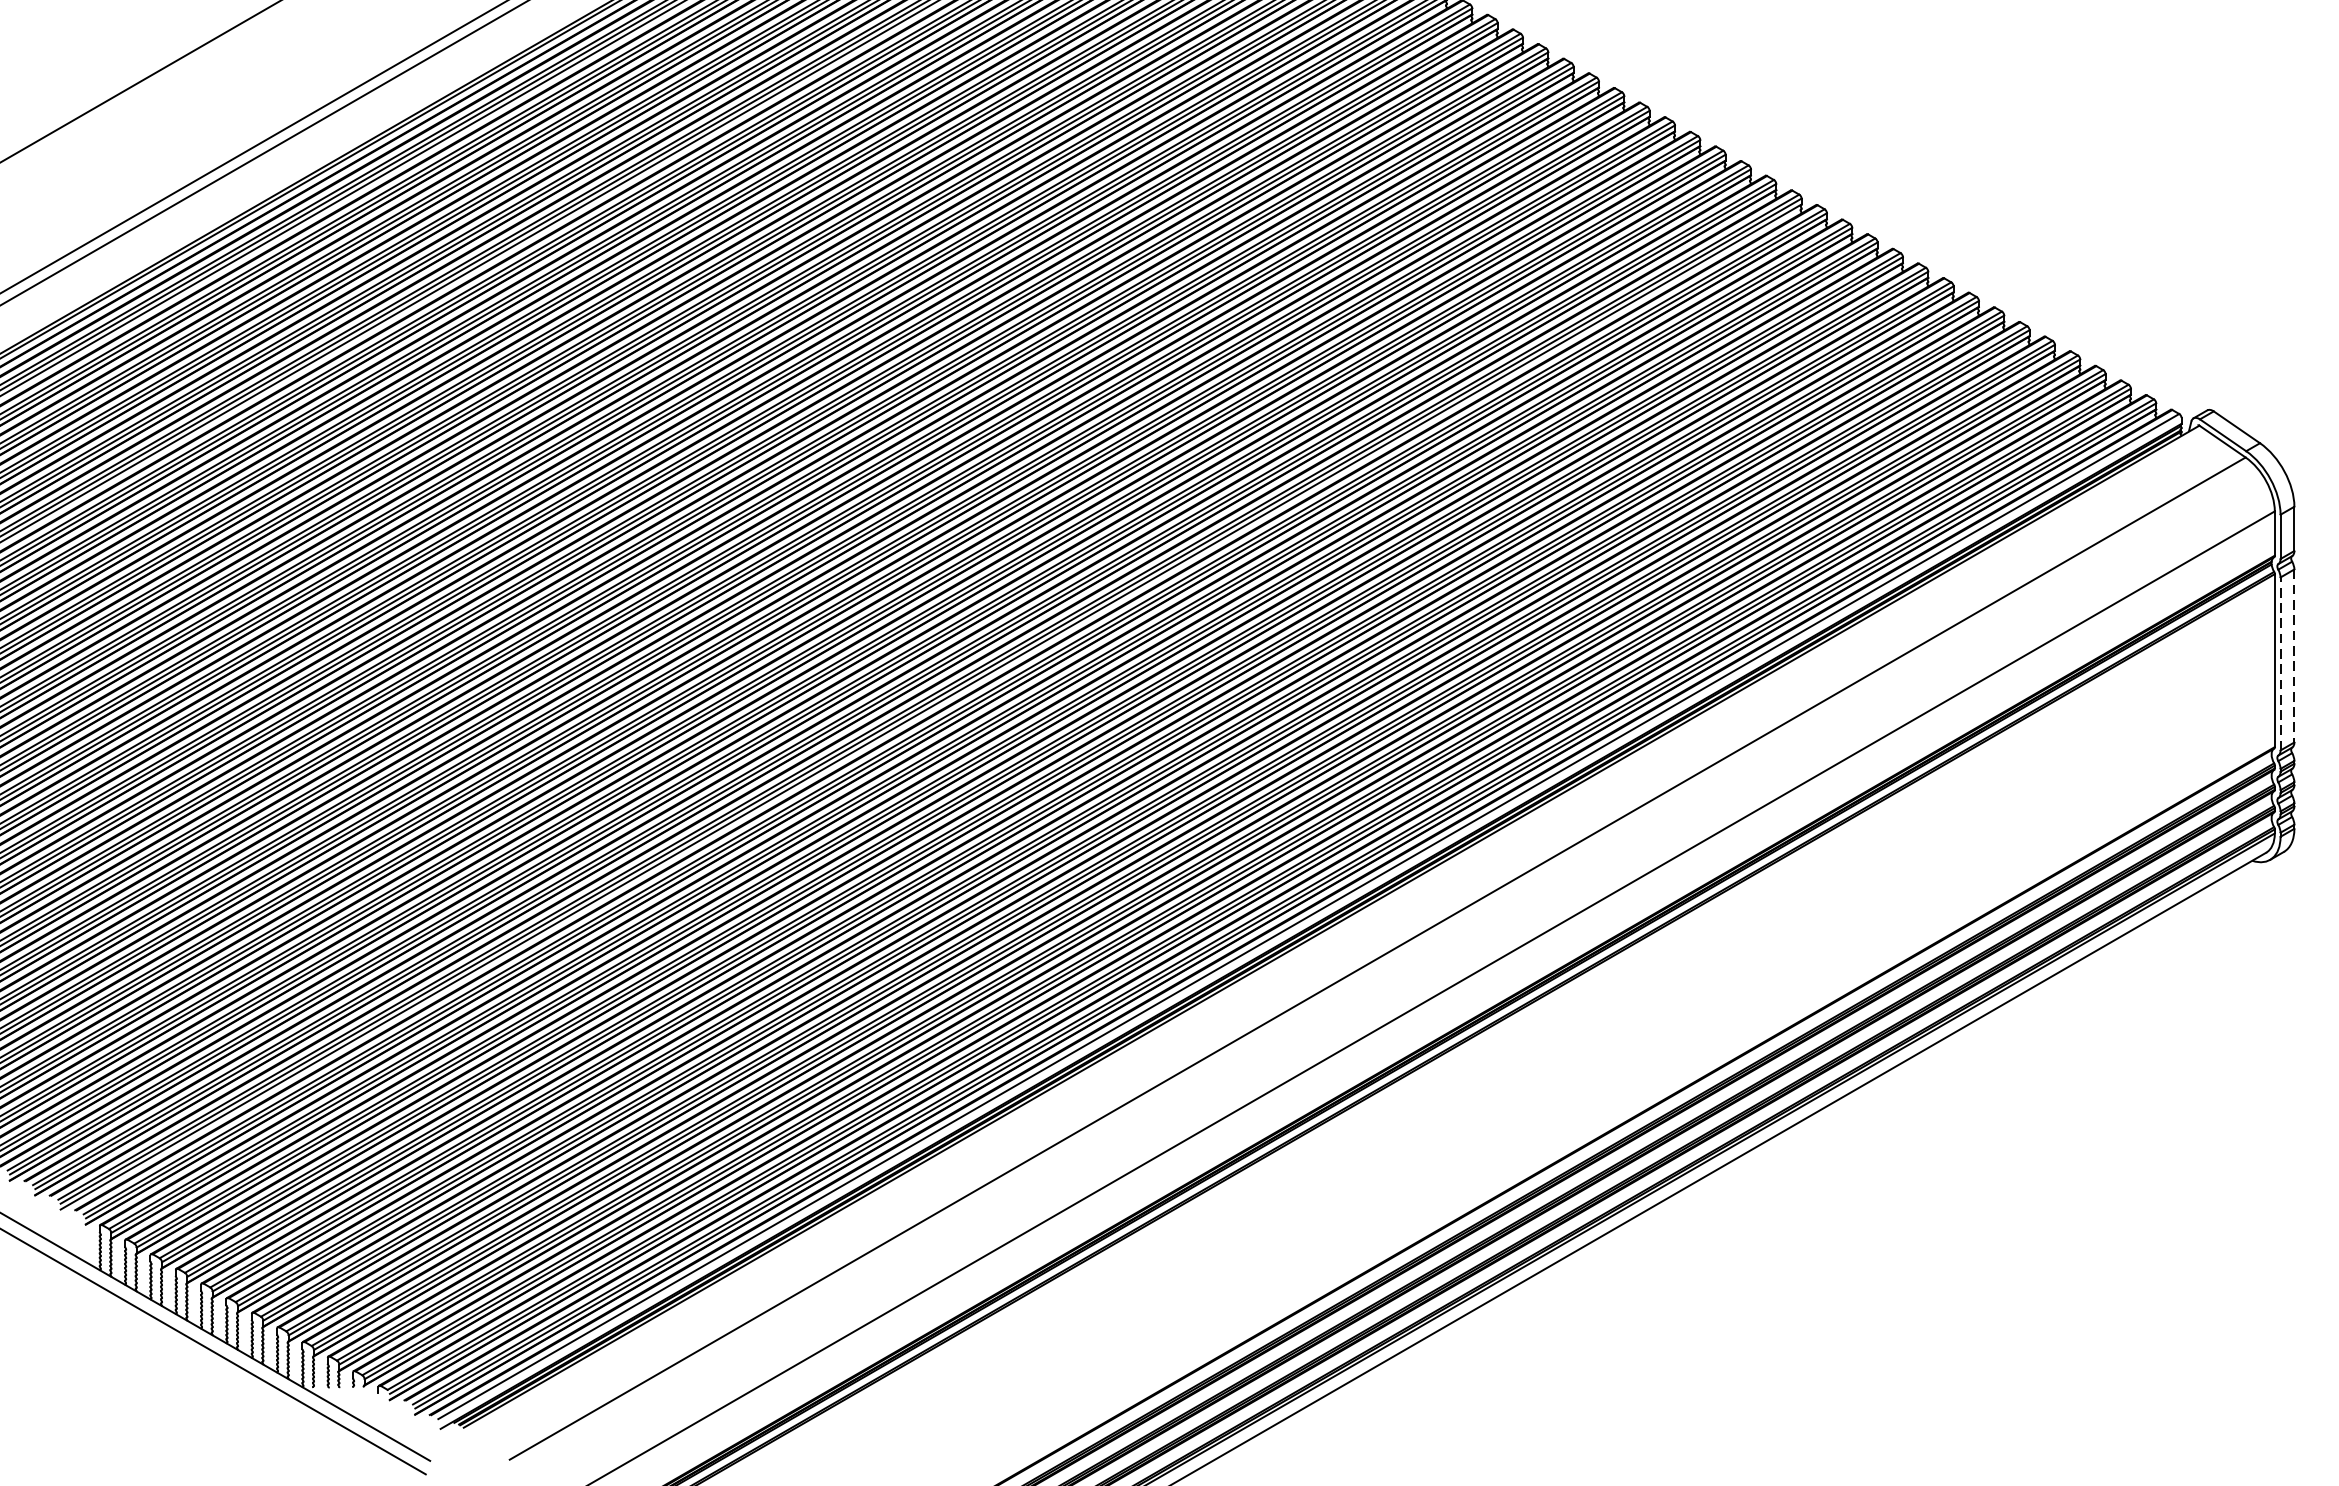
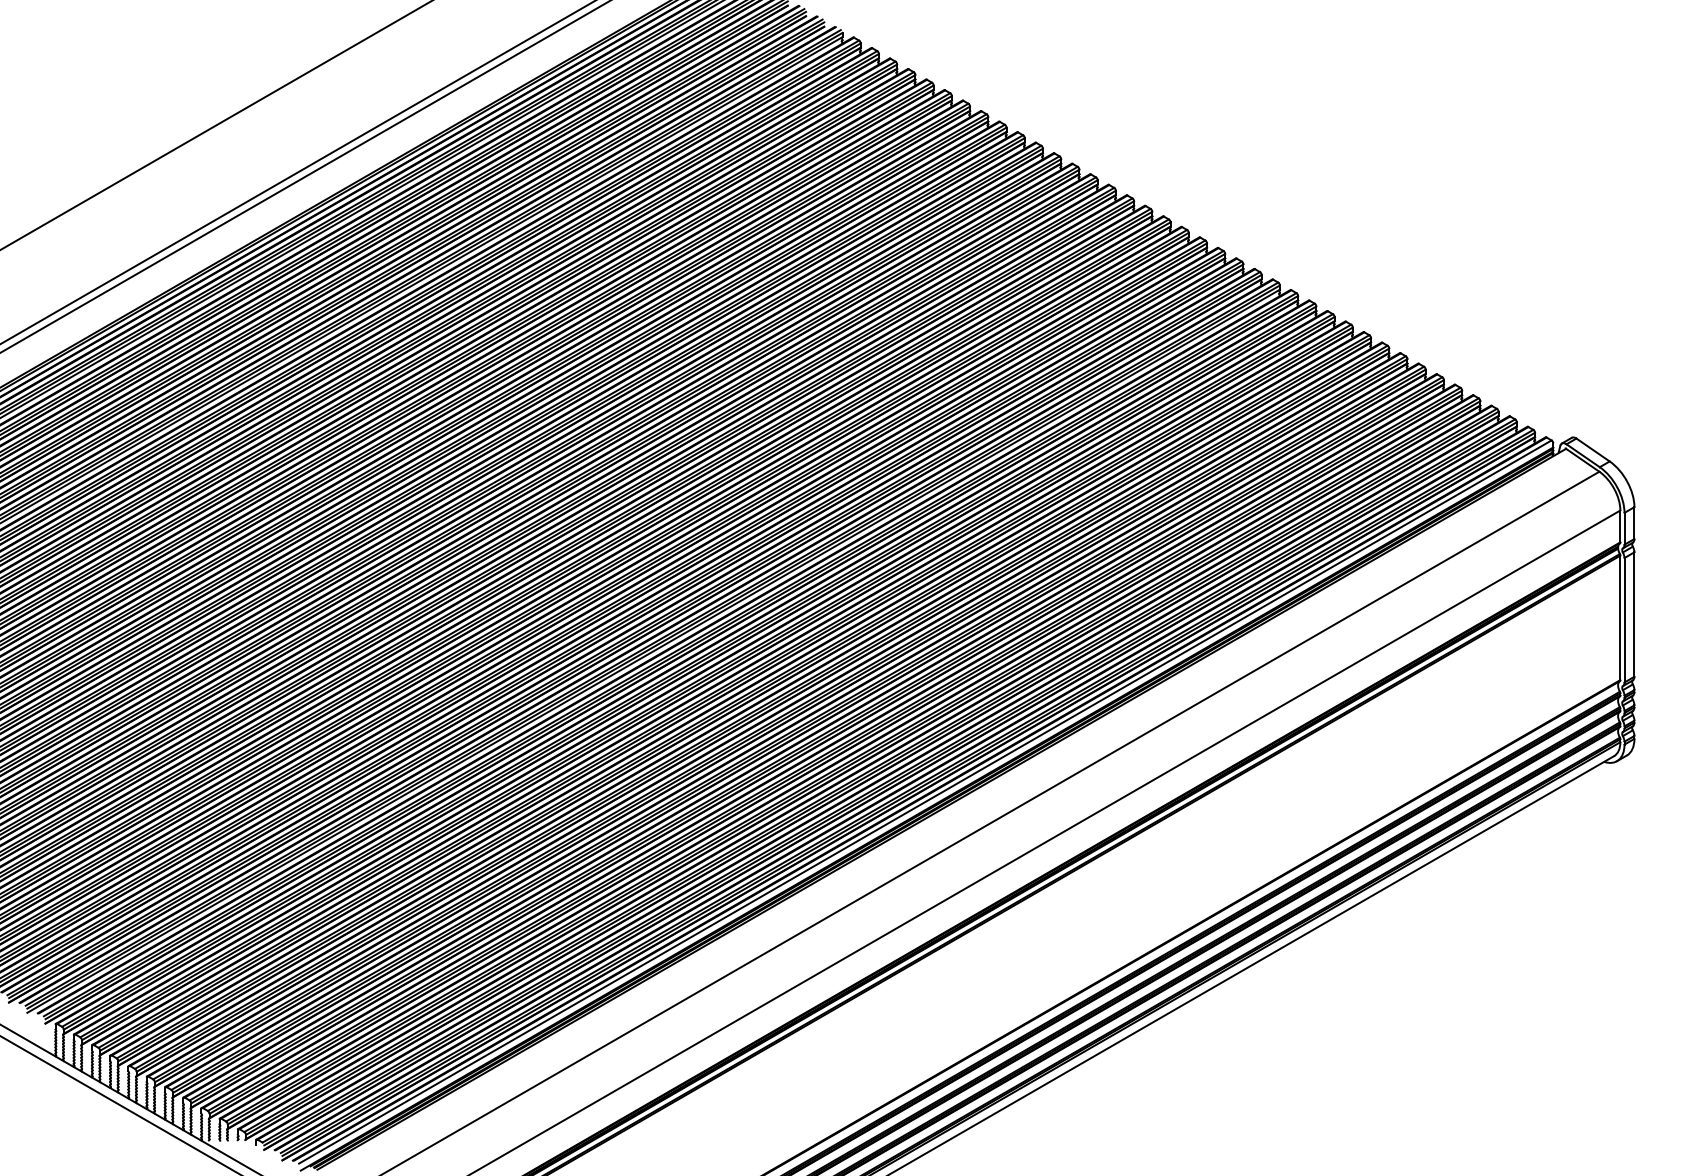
line: (2294, 657) -> (1634, 615), dashed -> solid
line: (2280, 662) -> (1624, 619), dashed -> solid

